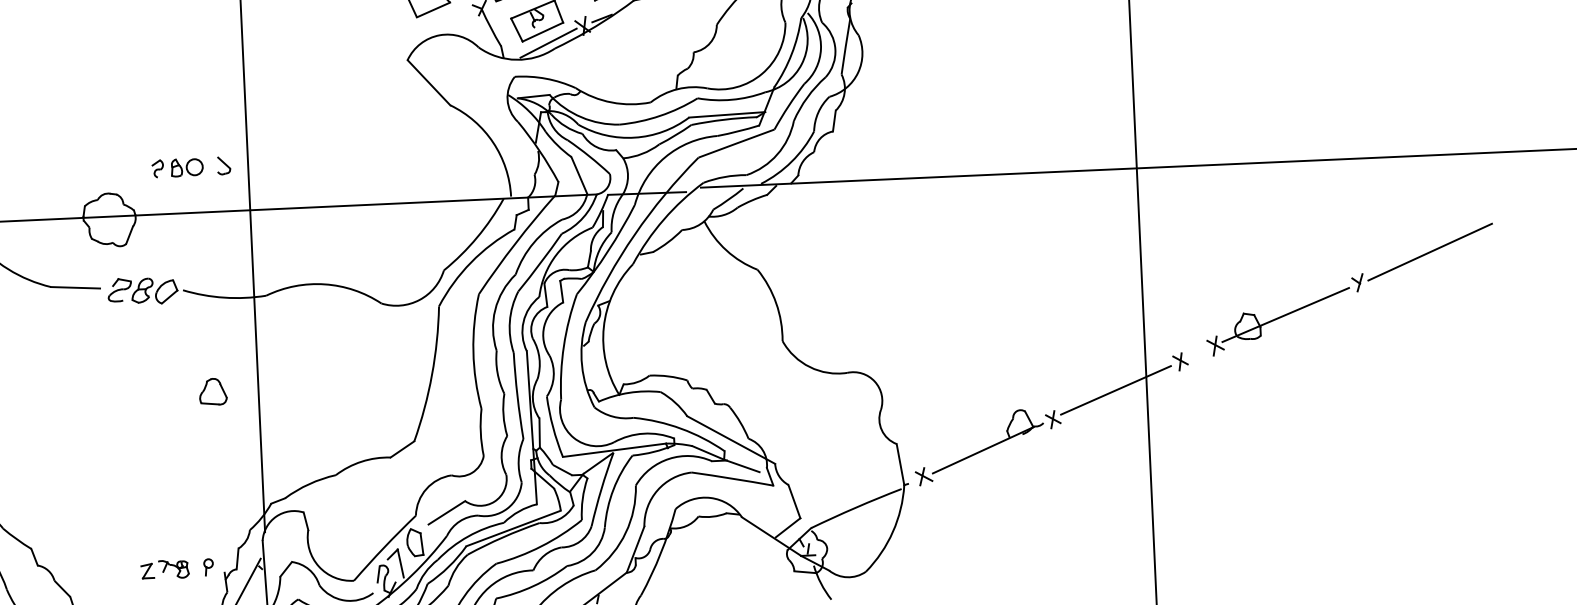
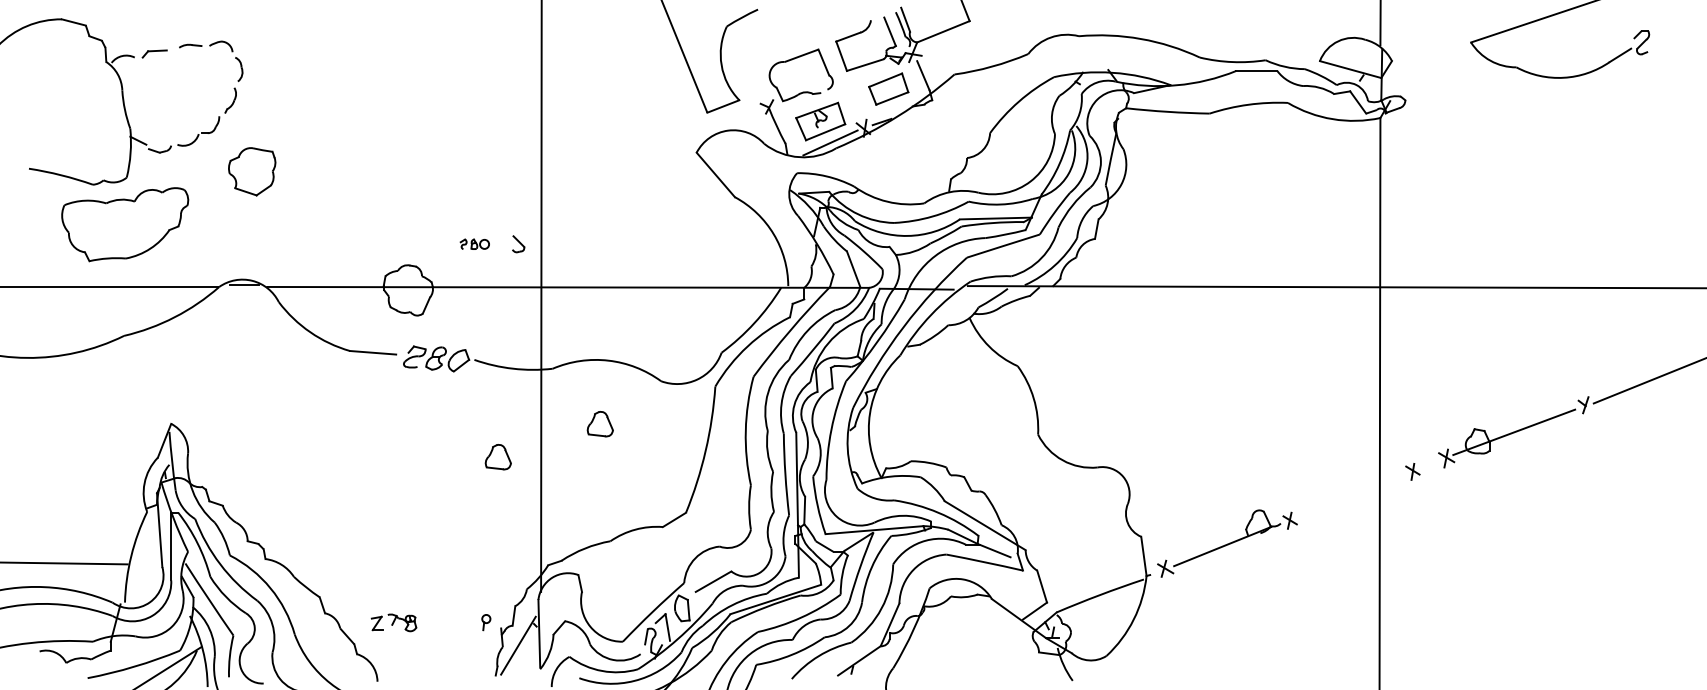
part: (177, 168) -> (474, 244), size x0.6
part: (318, 352) -> (599, 424), added
line: (1115, 389) -> (1350, 495), removed
part: (164, 569) -> (393, 622), moved

